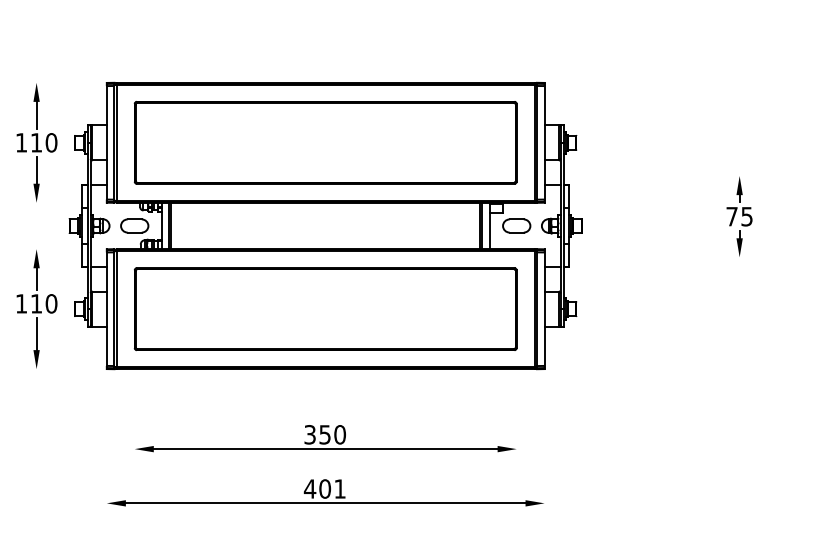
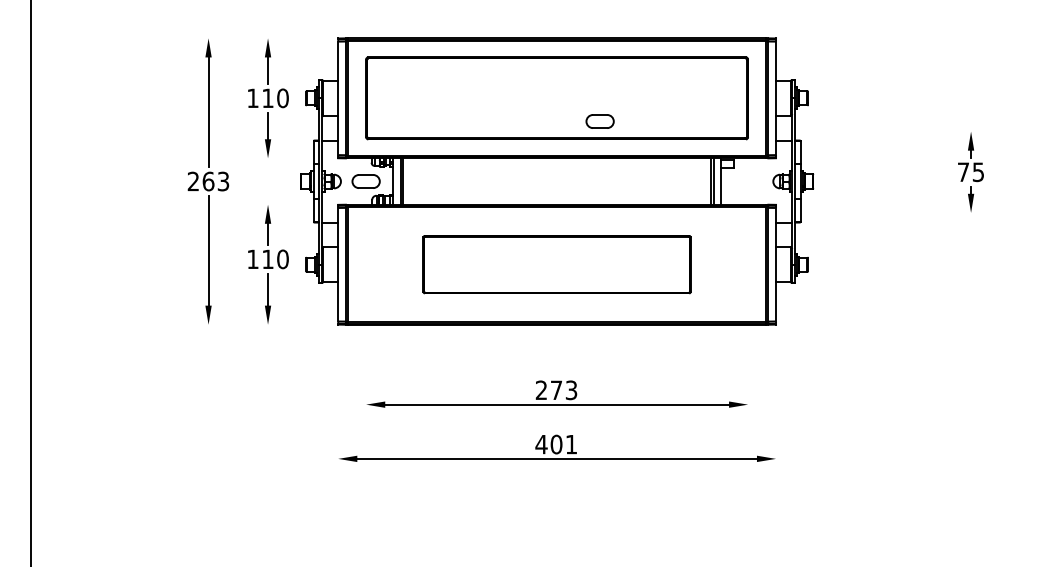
part: (516, 225) -> (599, 121), moved
part: (325, 308) -> (556, 264), size x0.7
text: (325, 434) -> (556, 390), 350 -> 273

